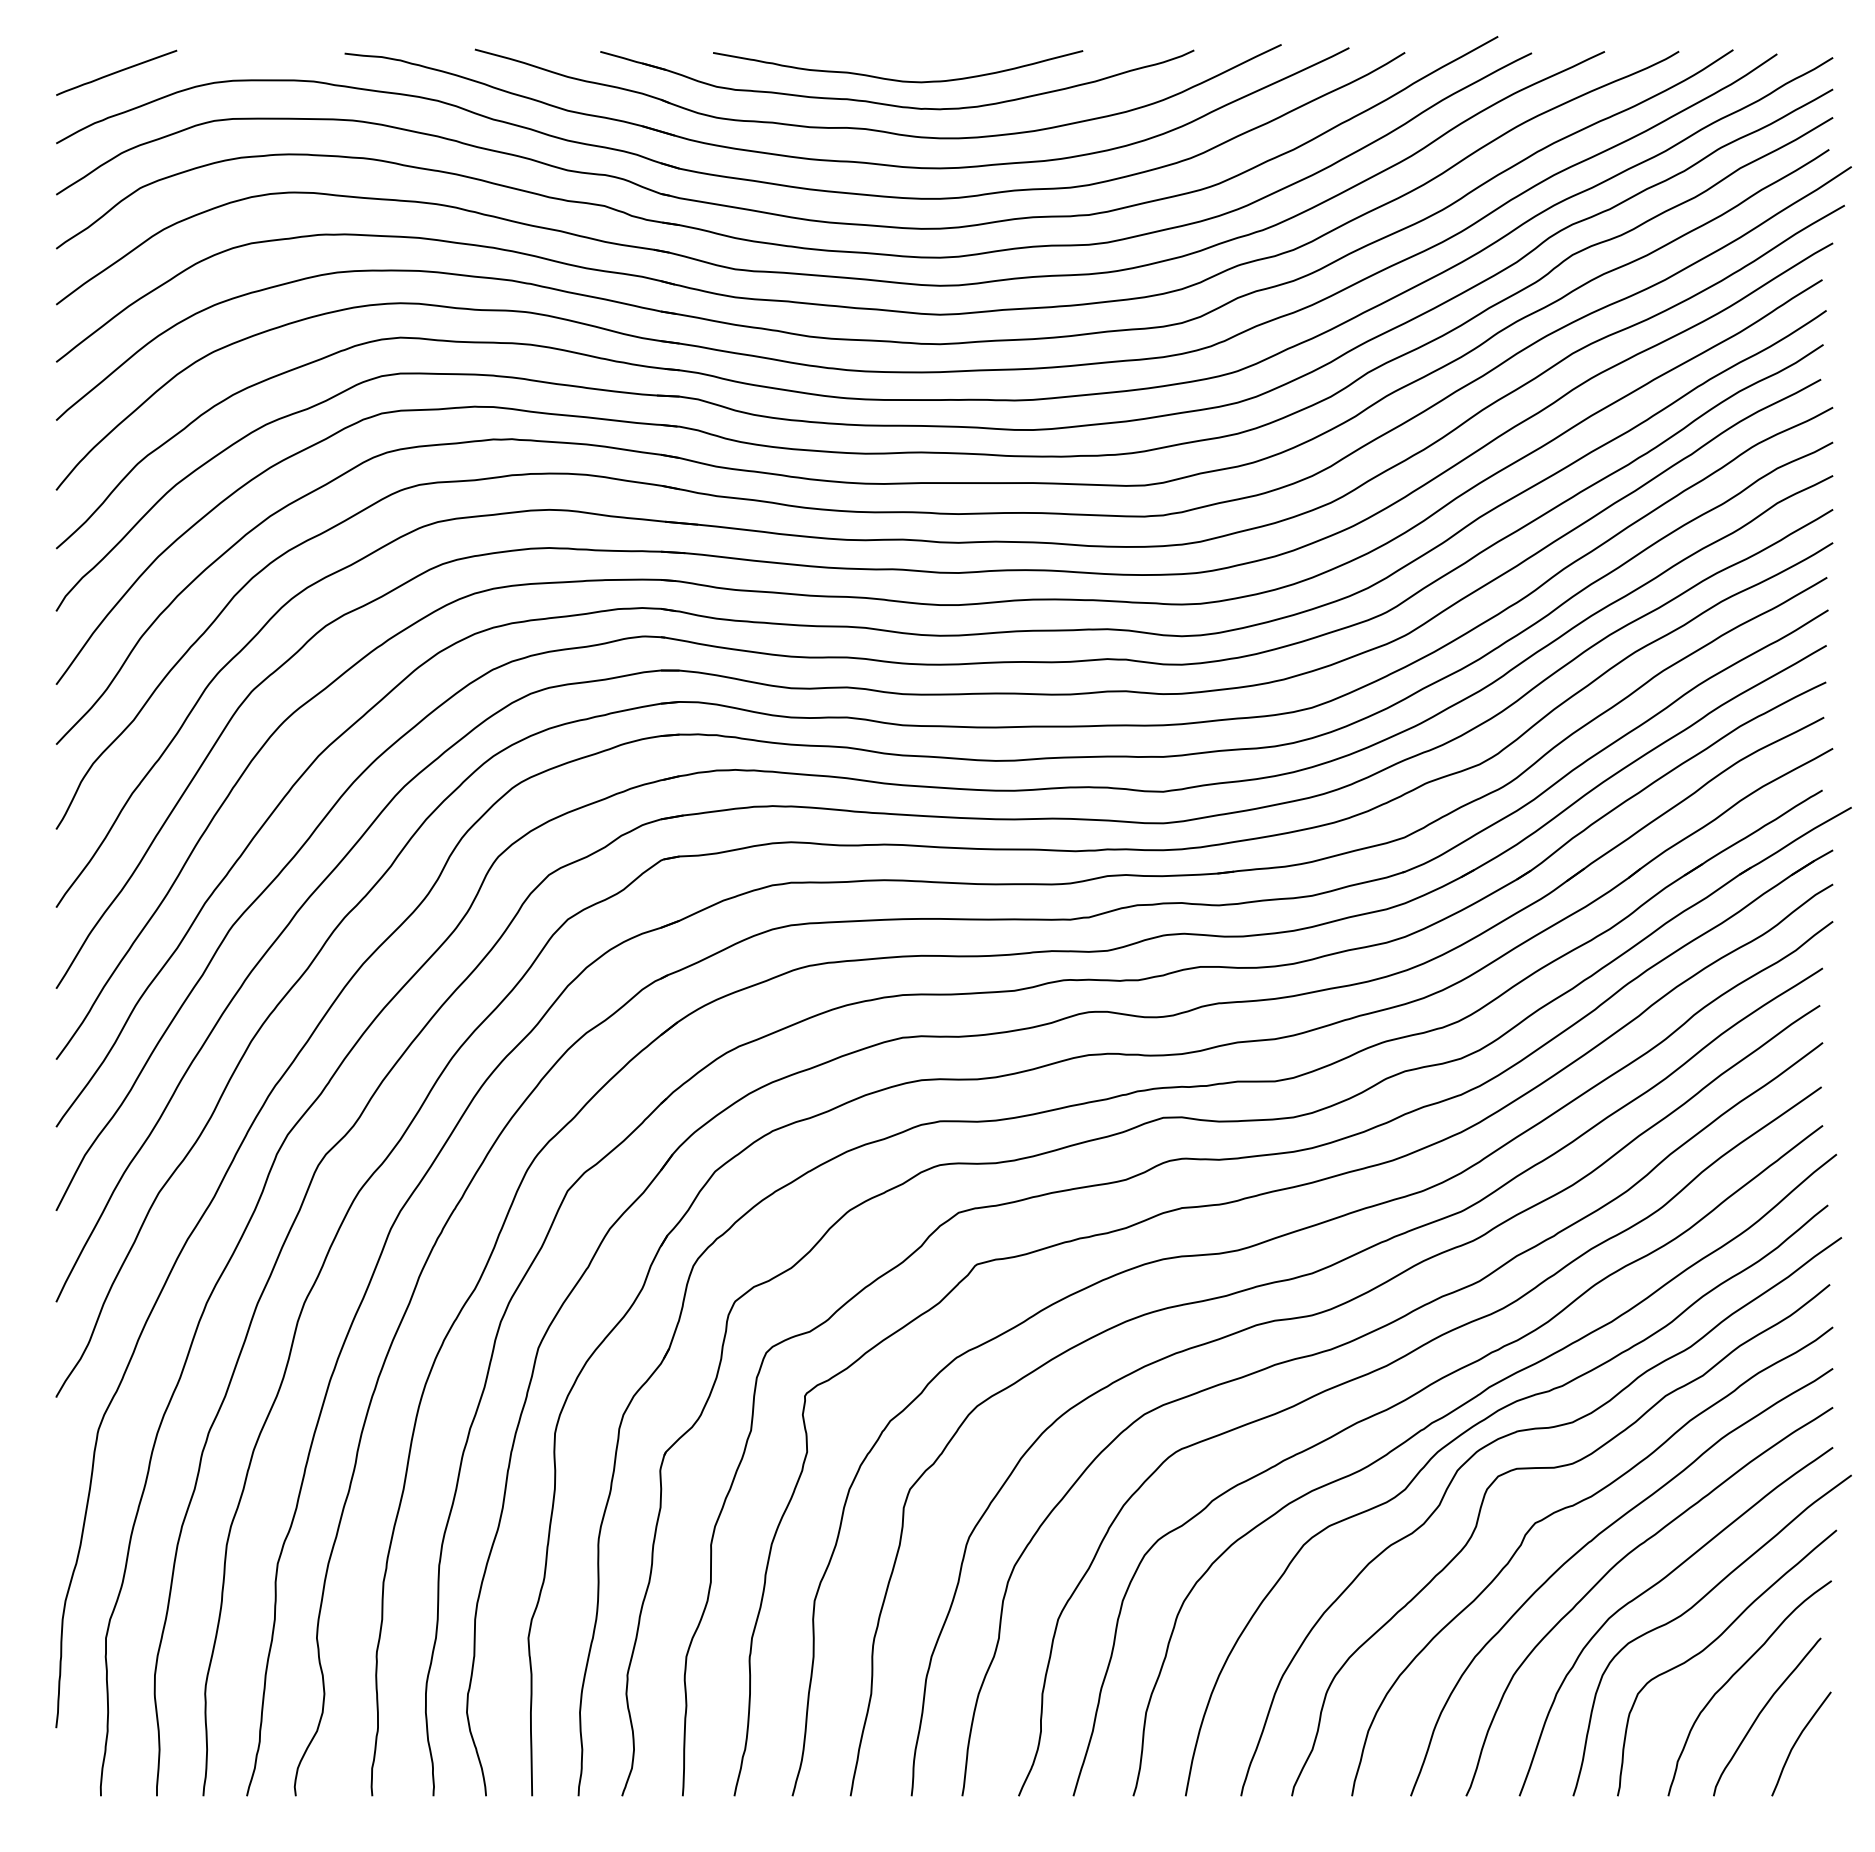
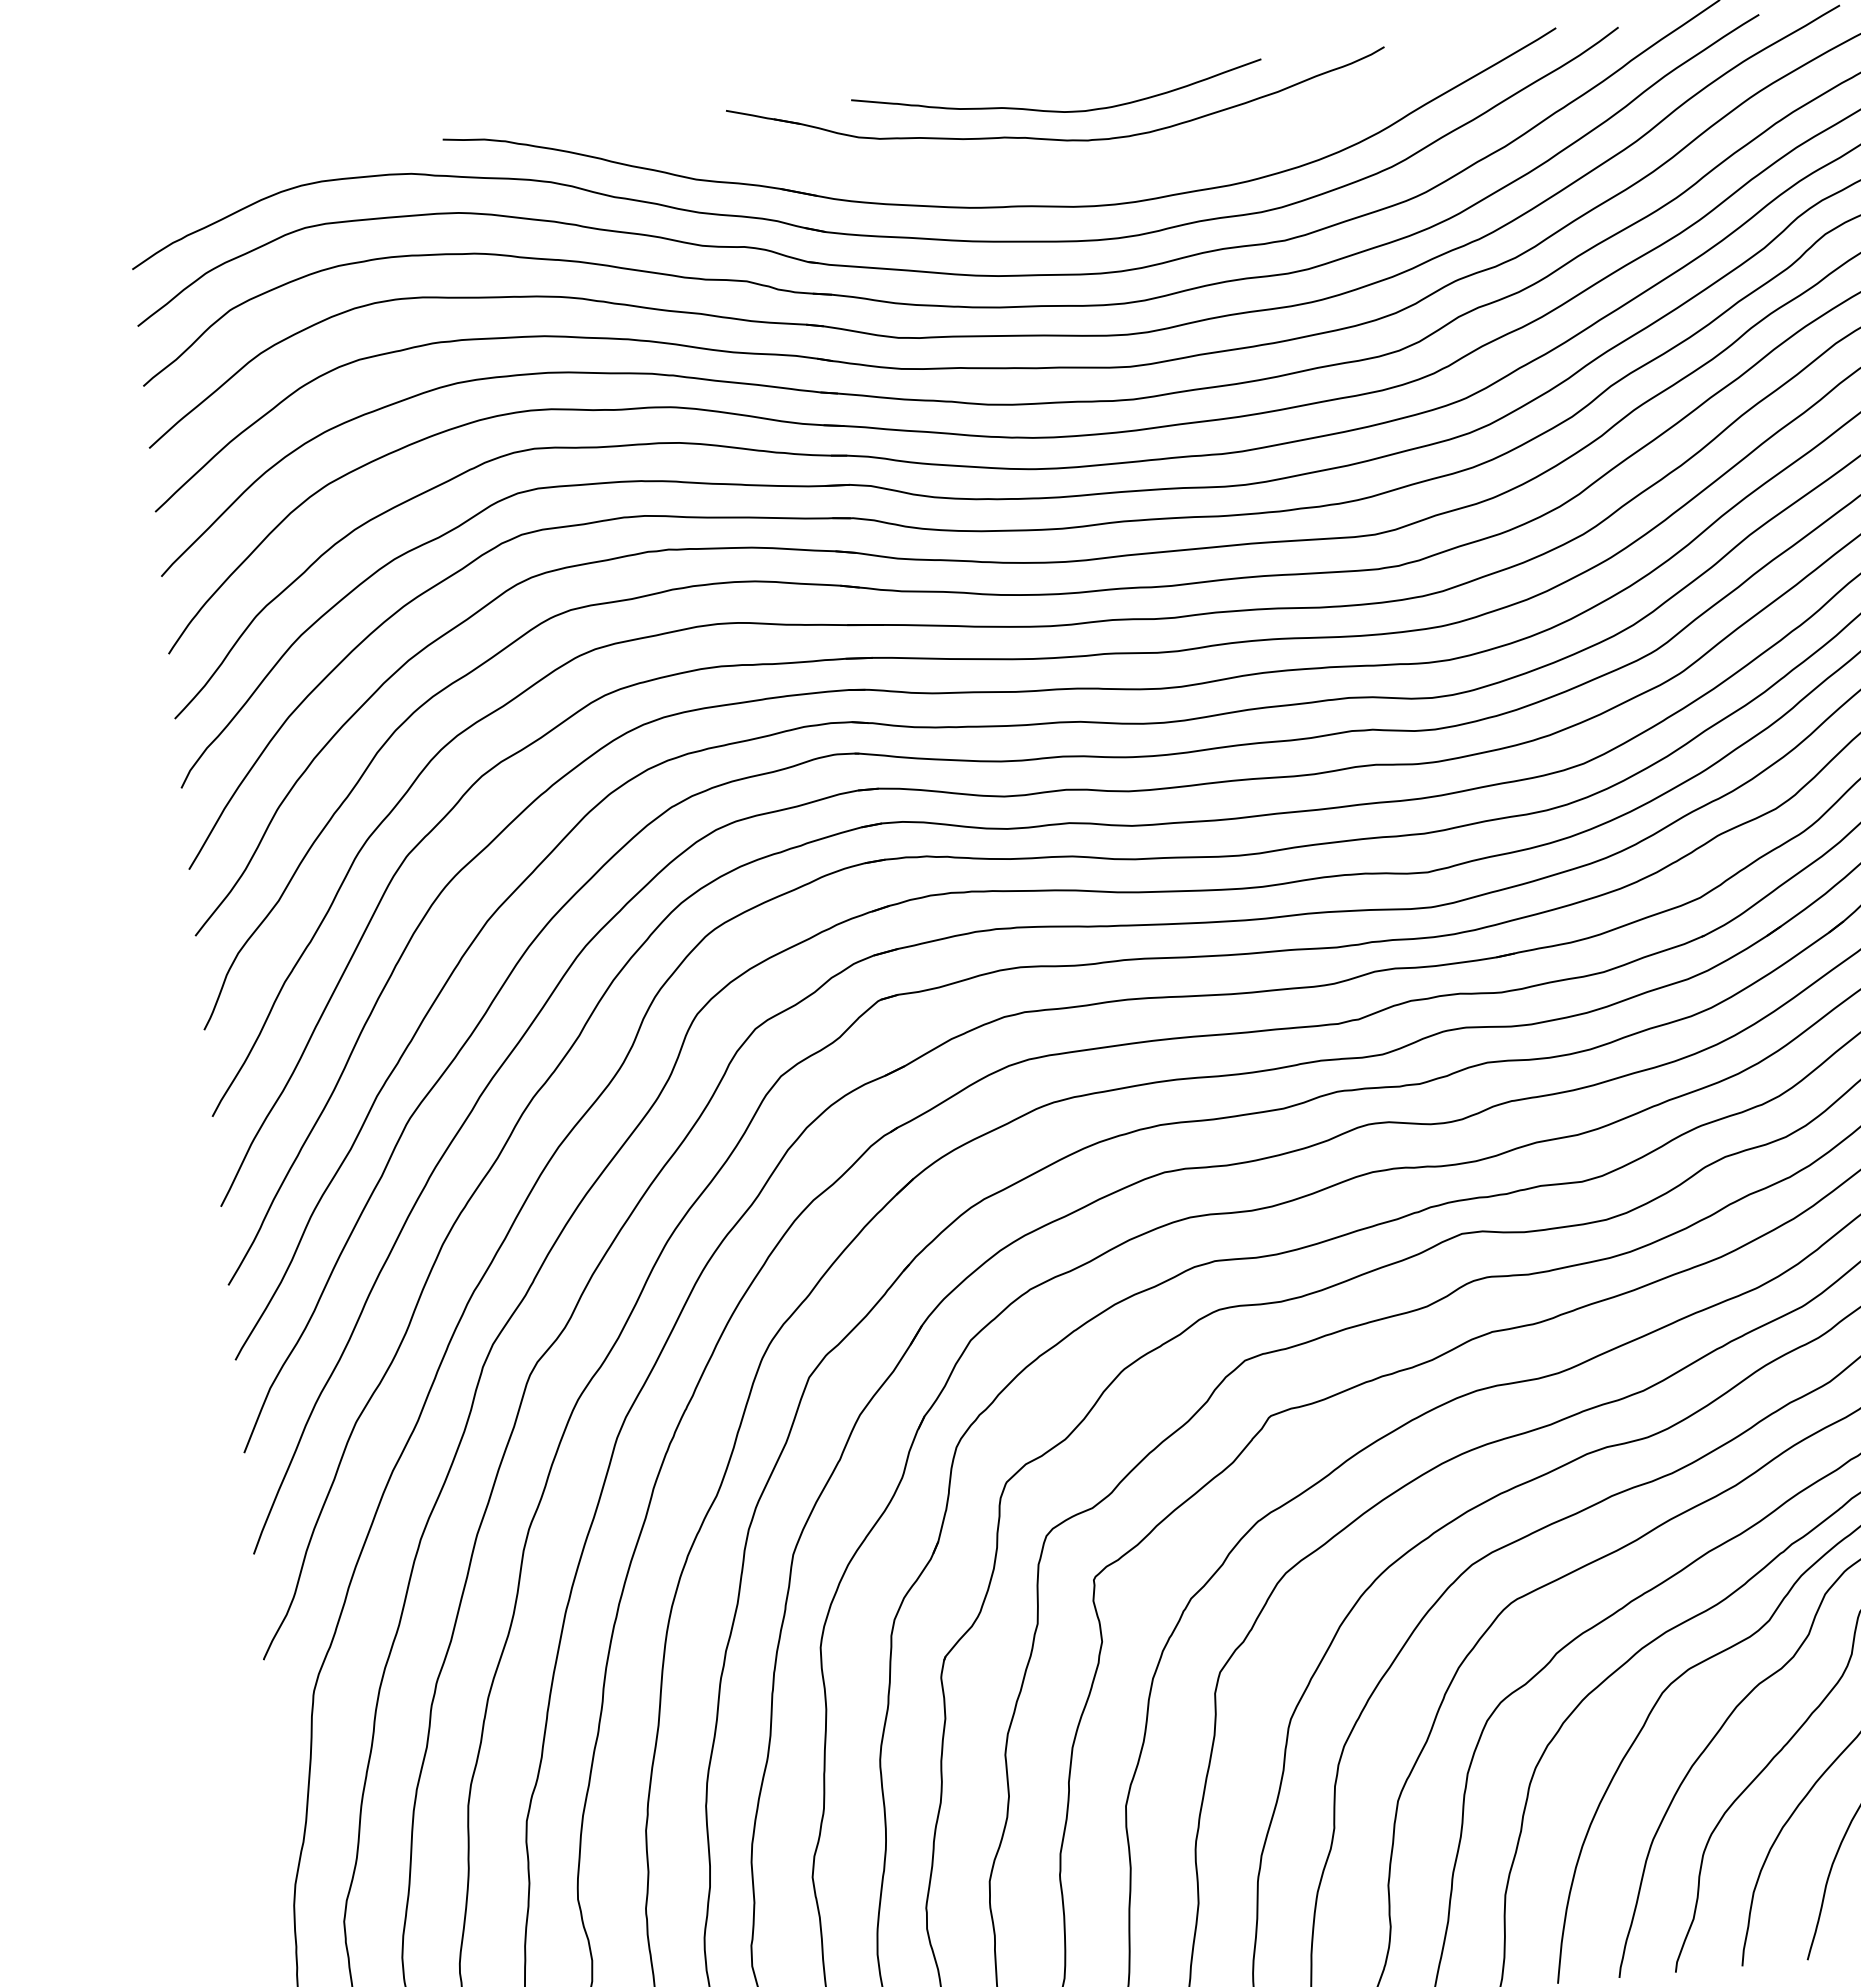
line: (116, 72) -> (191, 184), removed
part: (870, 128) -> (1033, 167), removed

